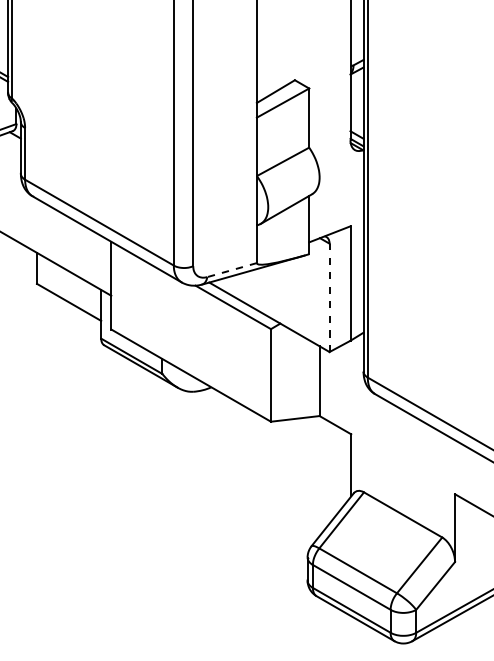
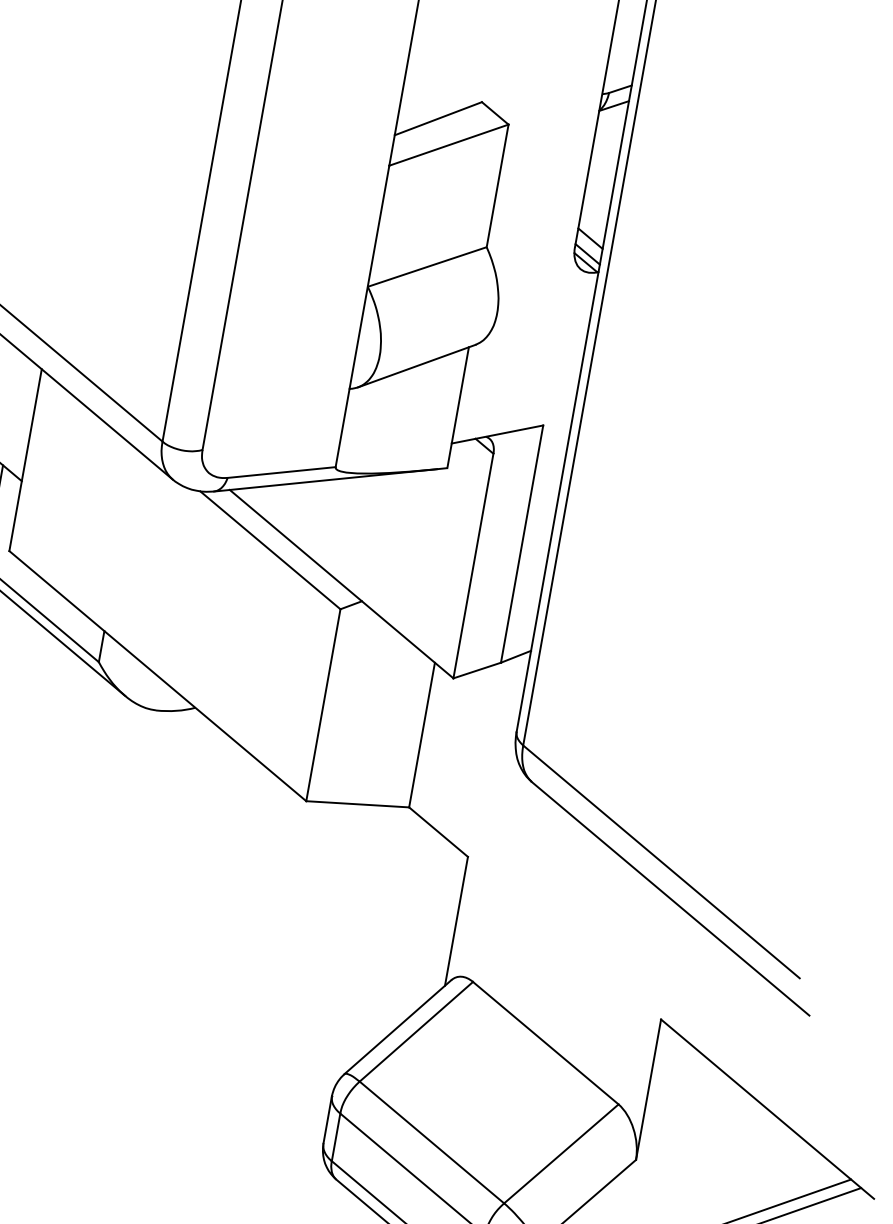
line: (232, 270) -> (282, 473), dashed -> solid
line: (329, 297) -> (473, 565), dashed -> solid

